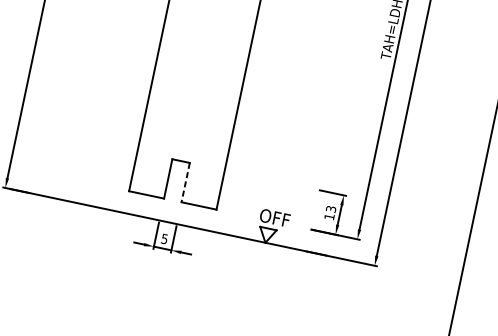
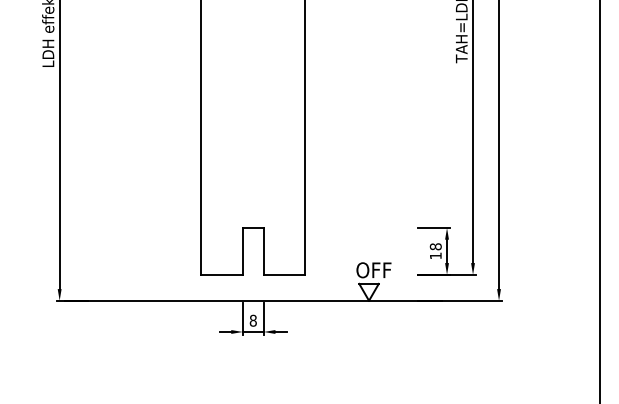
line: (185, 182) -> (263, 251), dashed -> solid
text: (330, 208) -> (435, 246), 13 -> 18
text: (164, 238) -> (252, 320), 5 -> 8

